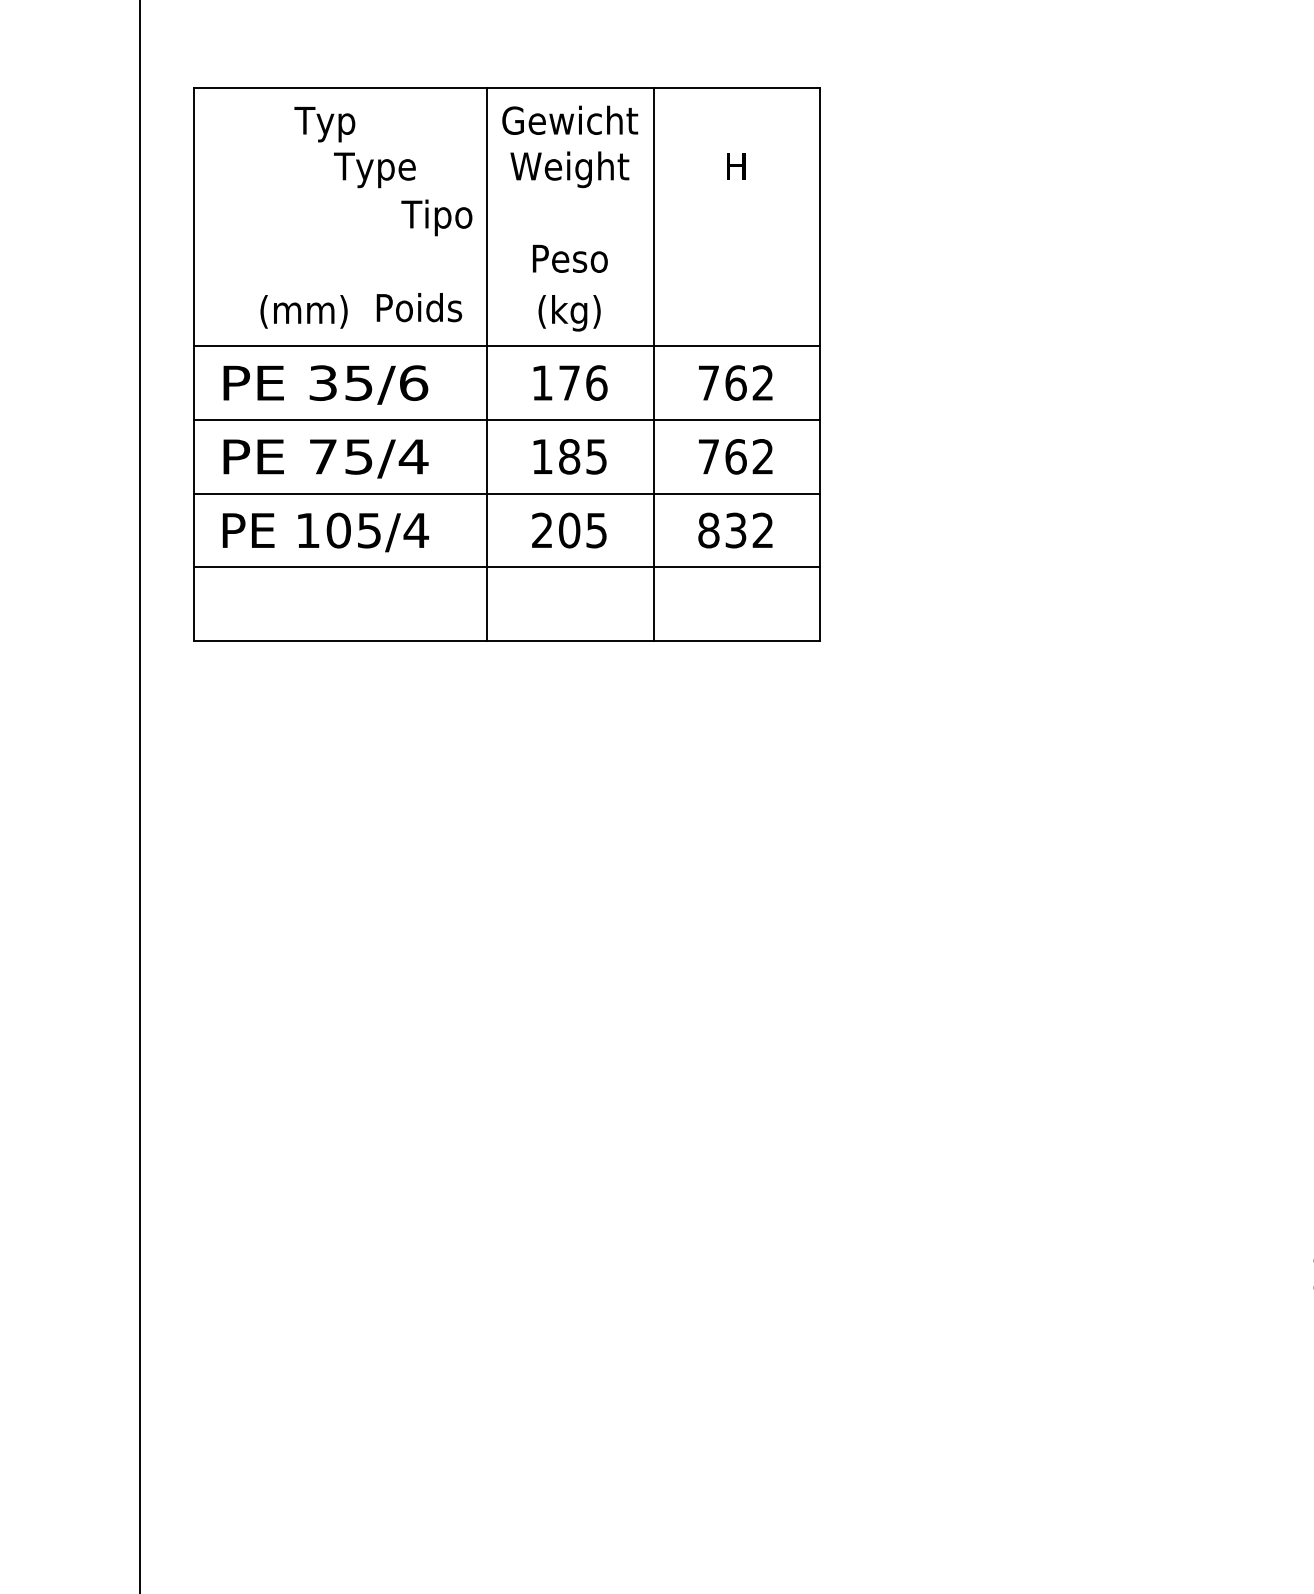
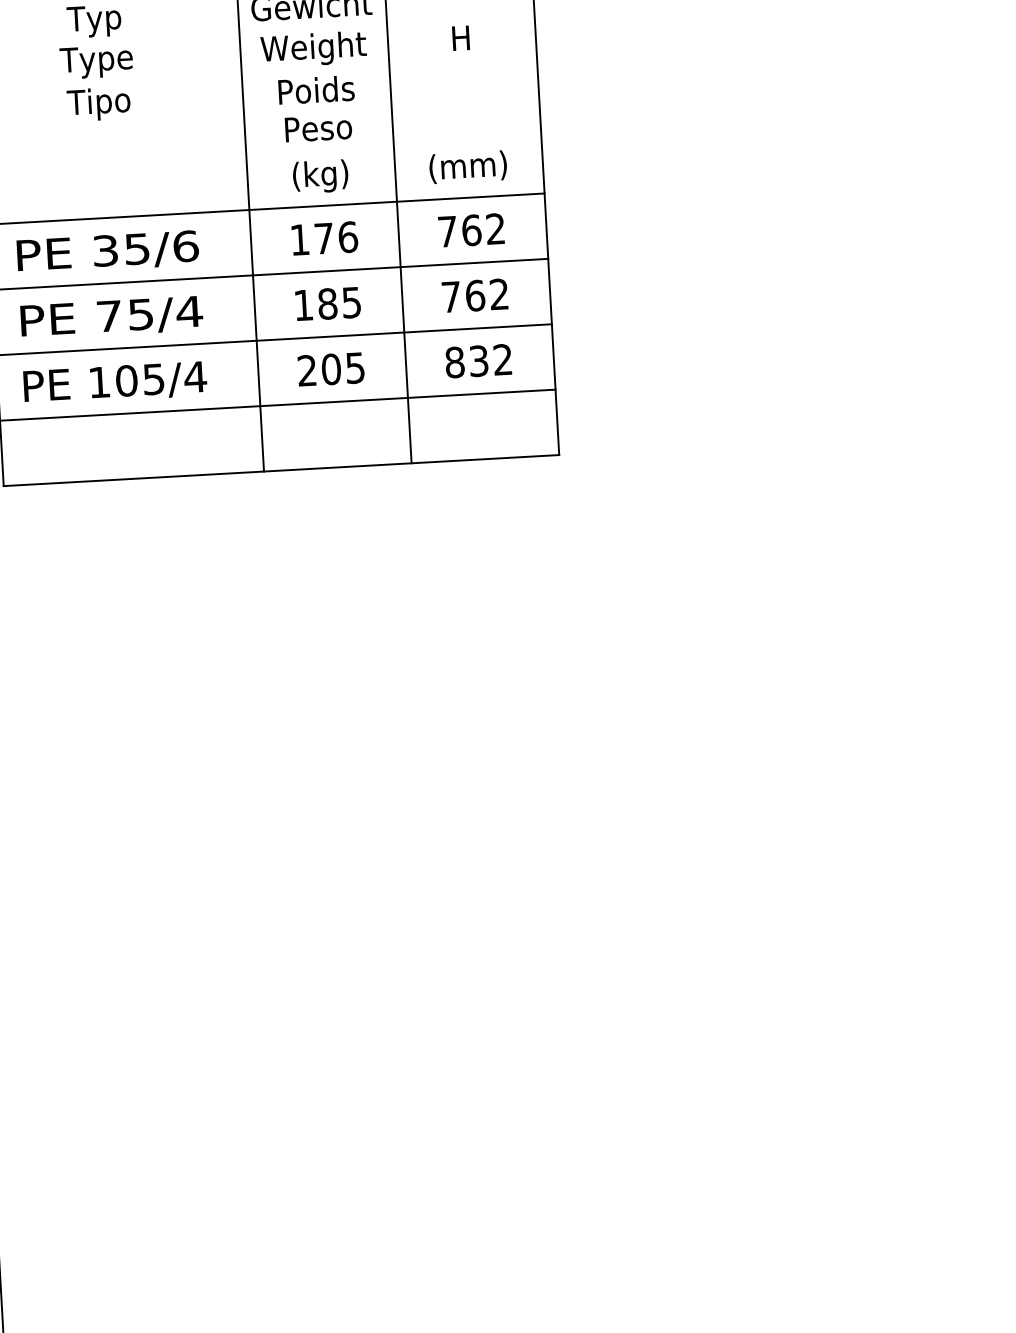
text: (374, 170) -> (96, 62), moved
text: (436, 217) -> (98, 103), moved
text: (419, 307) -> (316, 89), moved
text: (303, 311) -> (467, 166), moved

